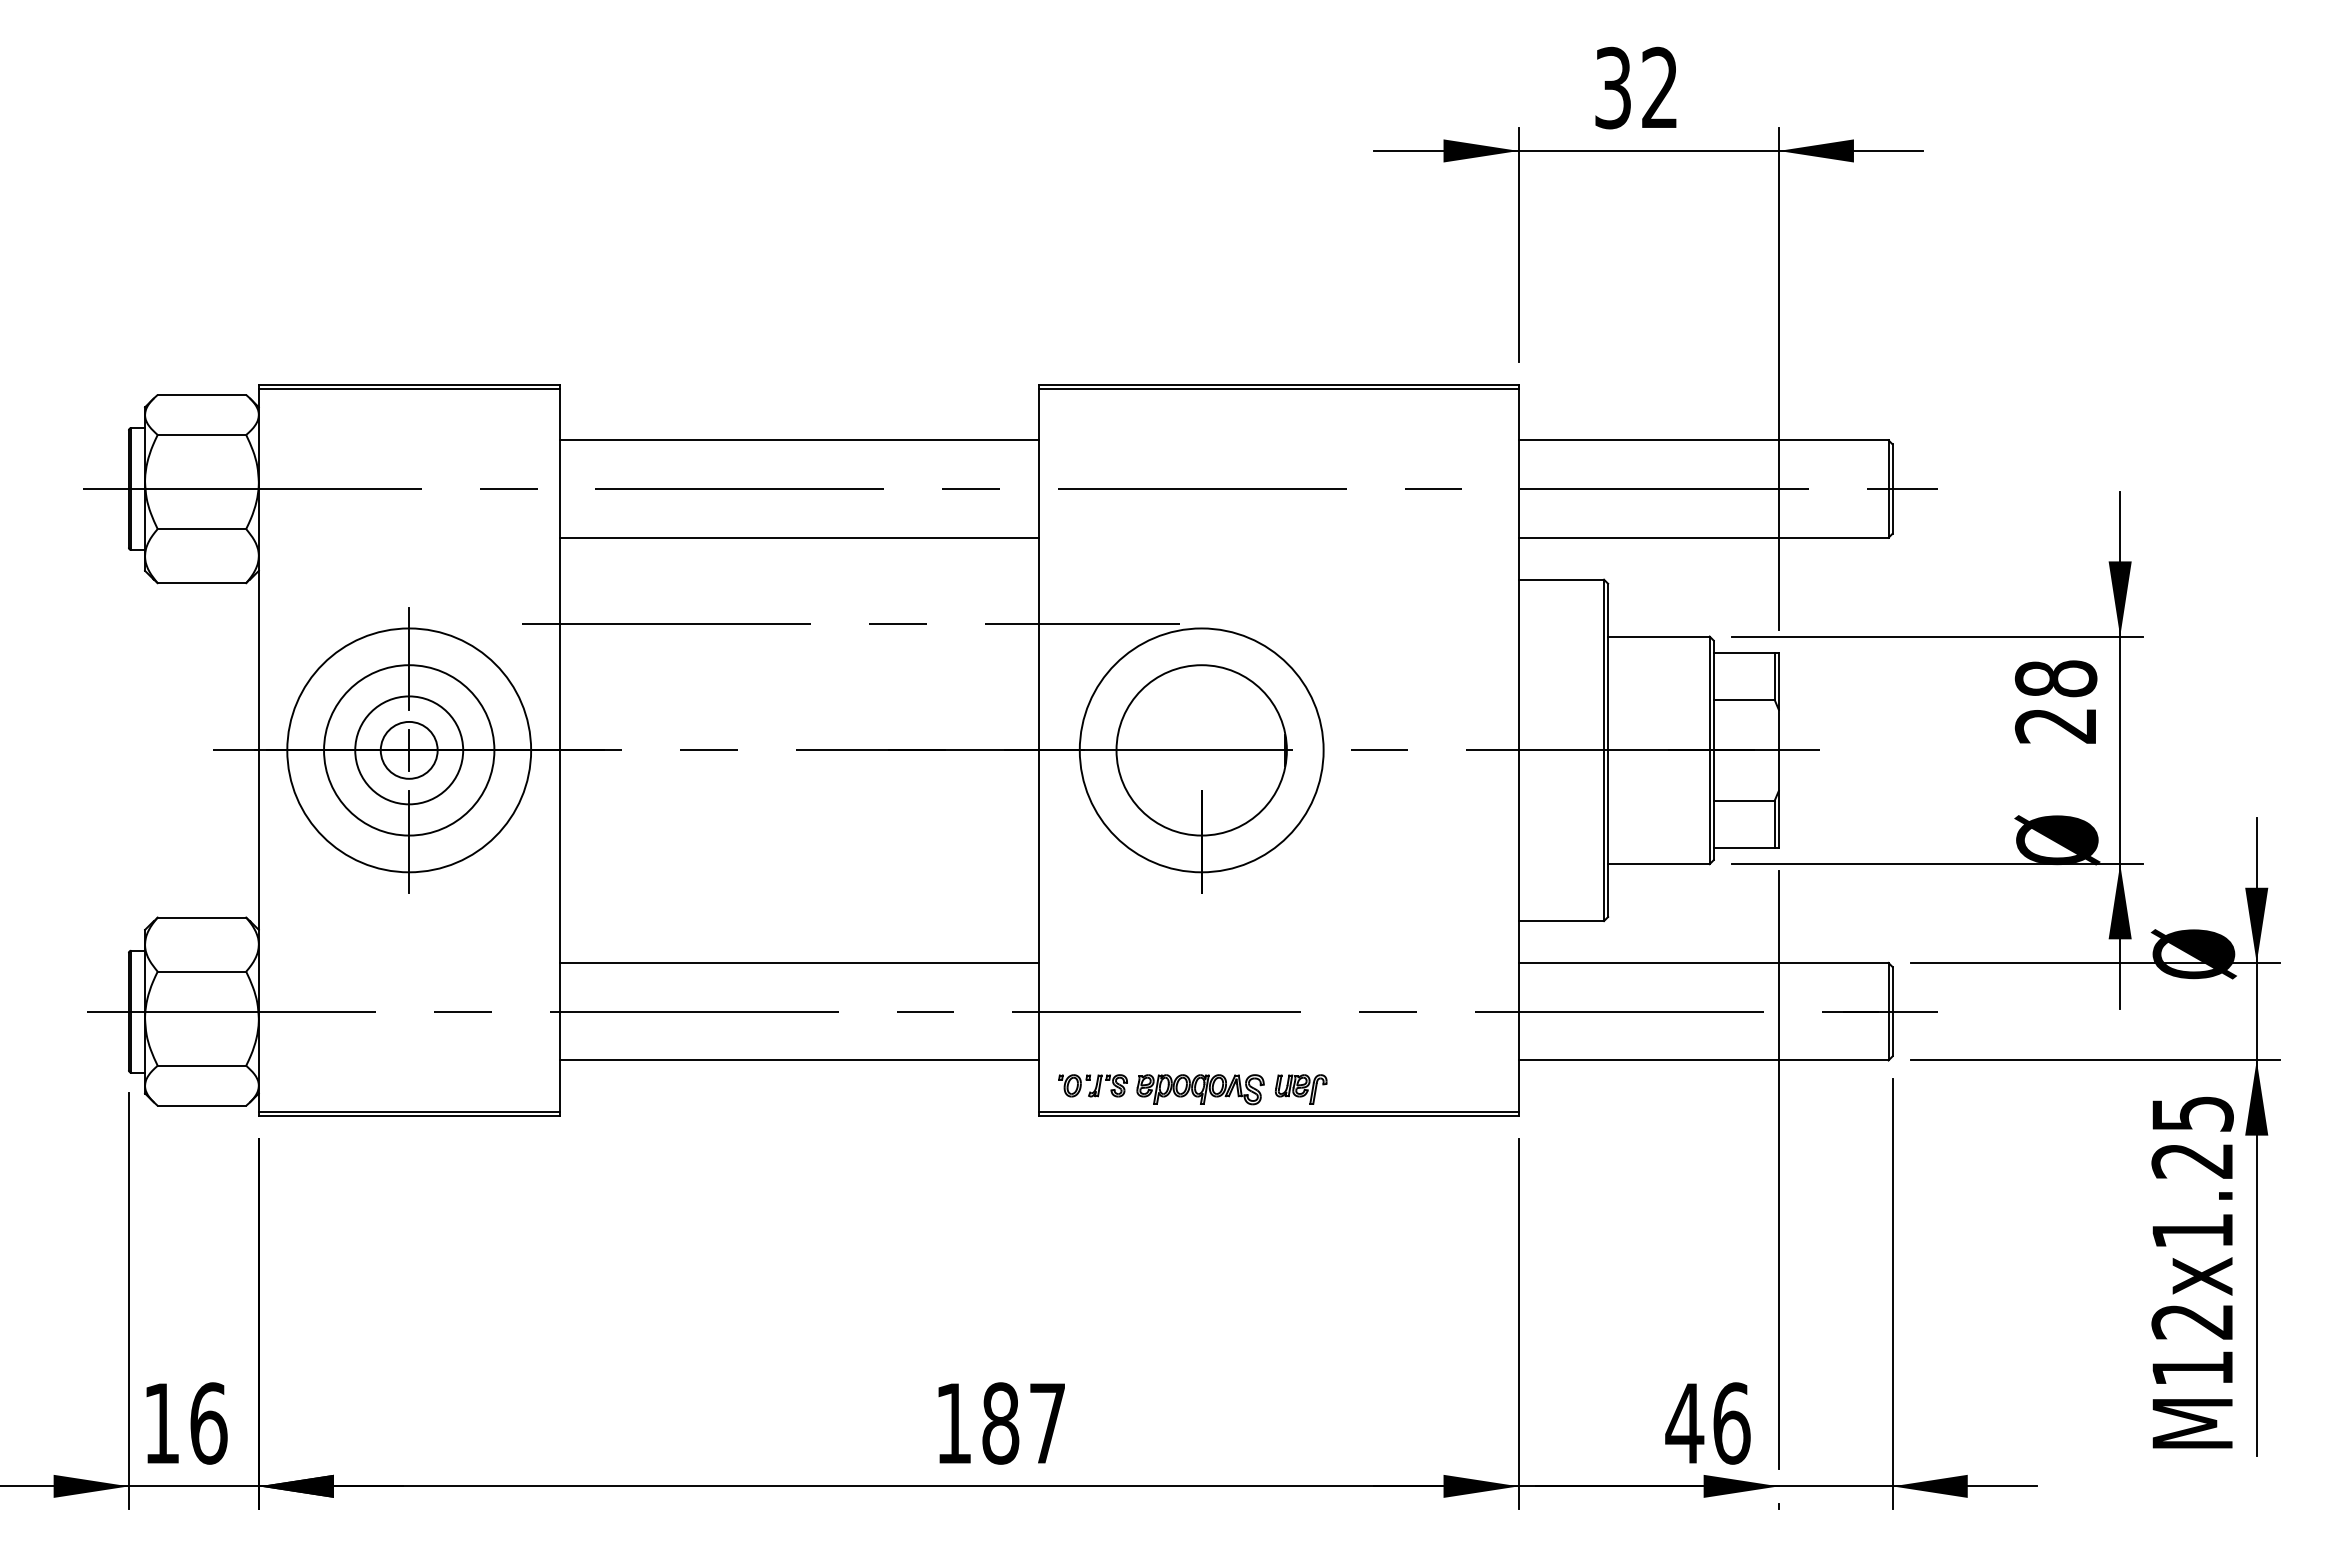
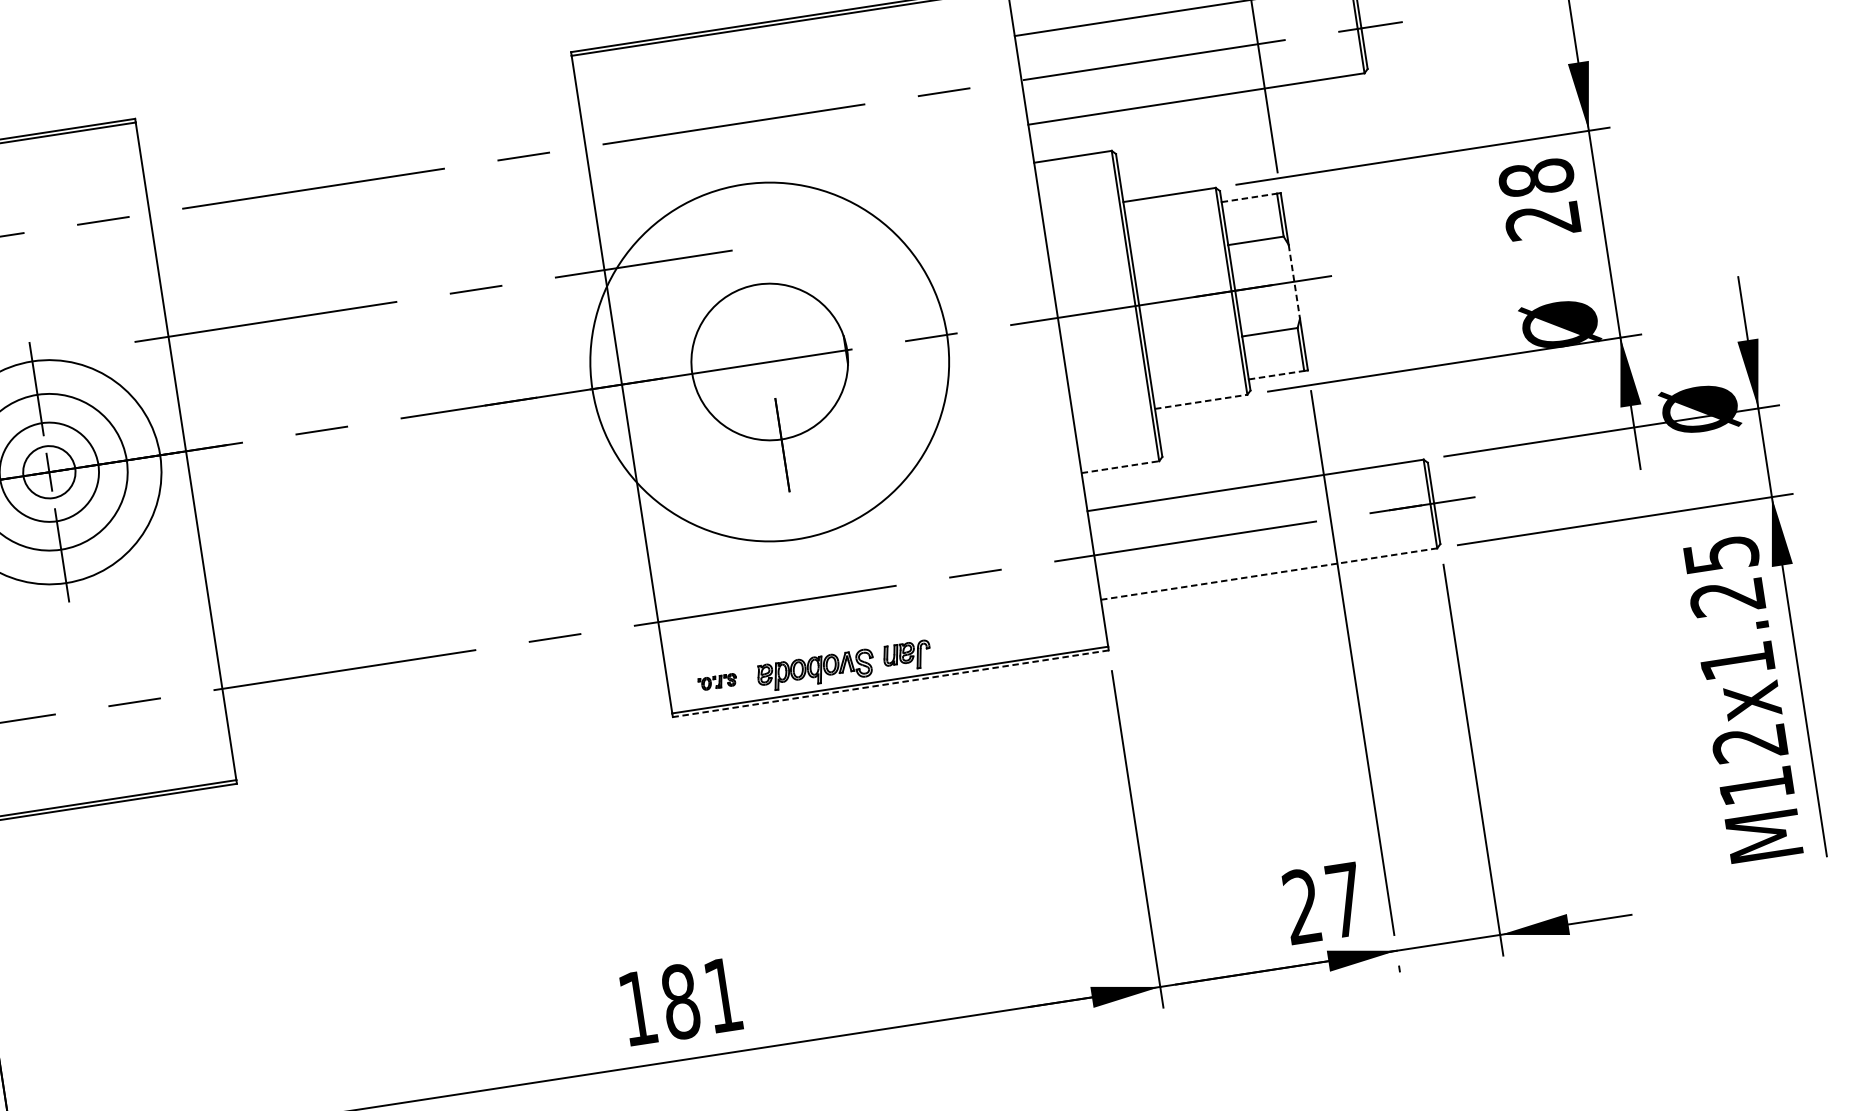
line: (799, 440) -> (361, 136), removed
line: (799, 537) -> (374, 224), removed
line: (1744, 652) -> (1249, 197), solid -> dashed
circle: (1201, 750) -> (769, 362), size x1.6
line: (1778, 750) -> (1294, 281), solid -> dashed
line: (1744, 847) -> (1276, 374), solid -> dashed
line: (1658, 864) -> (1200, 402), solid -> dashed
line: (1561, 921) -> (1120, 467), solid -> dashed
line: (799, 962) -> (433, 610), removed
line: (799, 1060) -> (447, 699), removed
line: (1703, 1060) -> (1269, 574), solid -> dashed
part: (1092, 1085) -> (717, 681), size x0.6
line: (1278, 1116) -> (890, 684), solid -> dashed
text: (1047, 1423) -> (723, 995), 187 -> 181
text: (1707, 1423) -> (1323, 903), 46 -> 27

